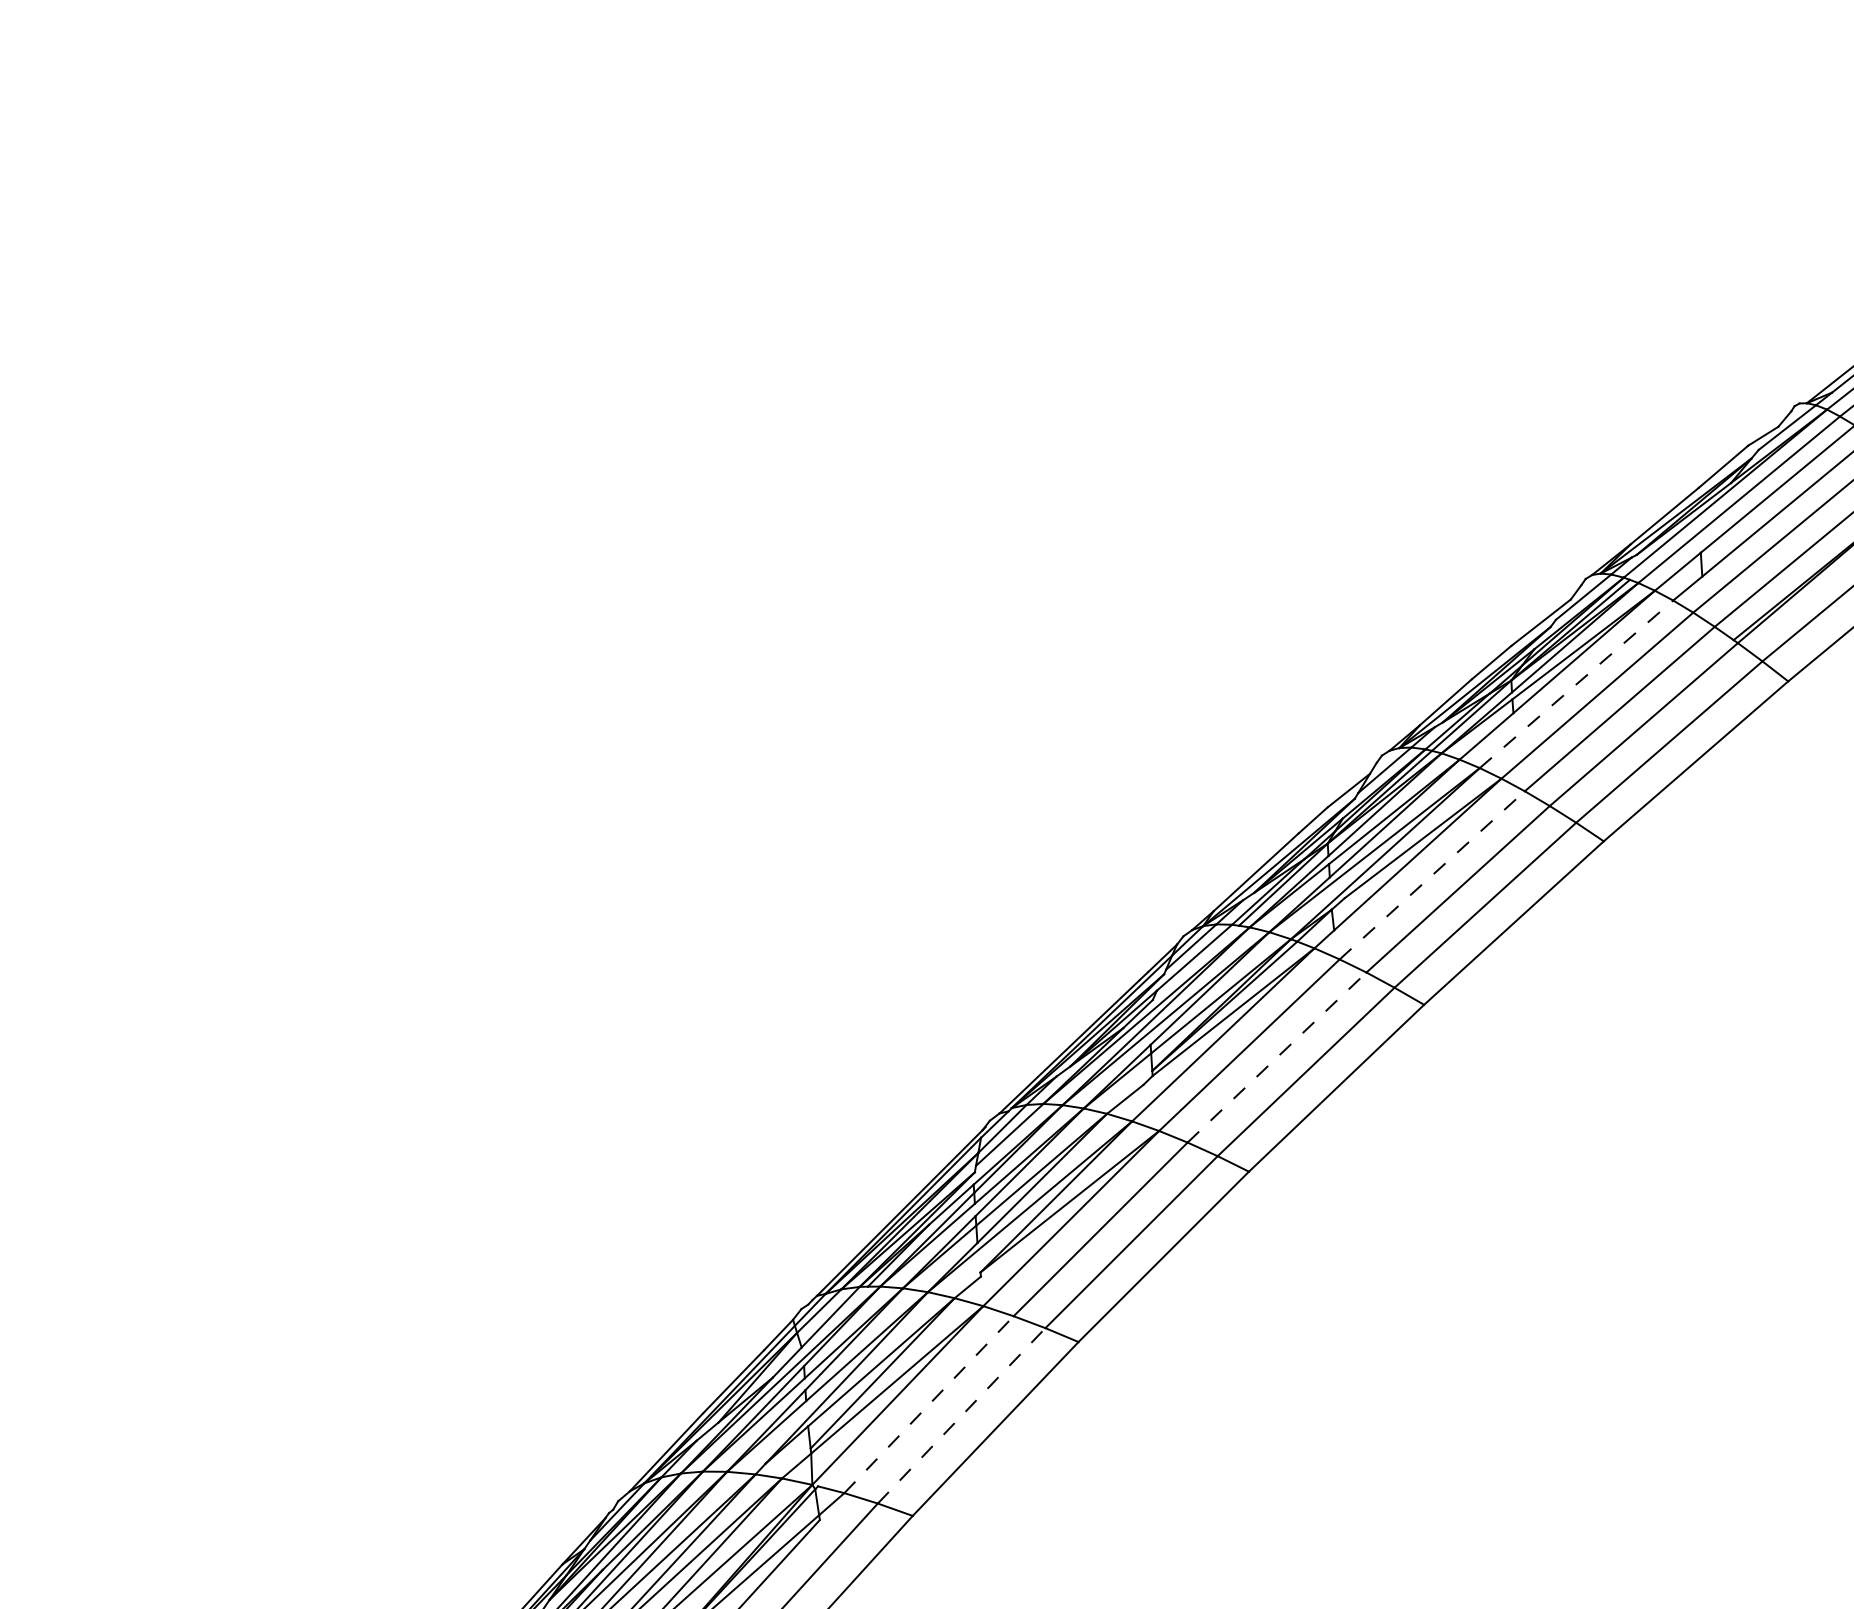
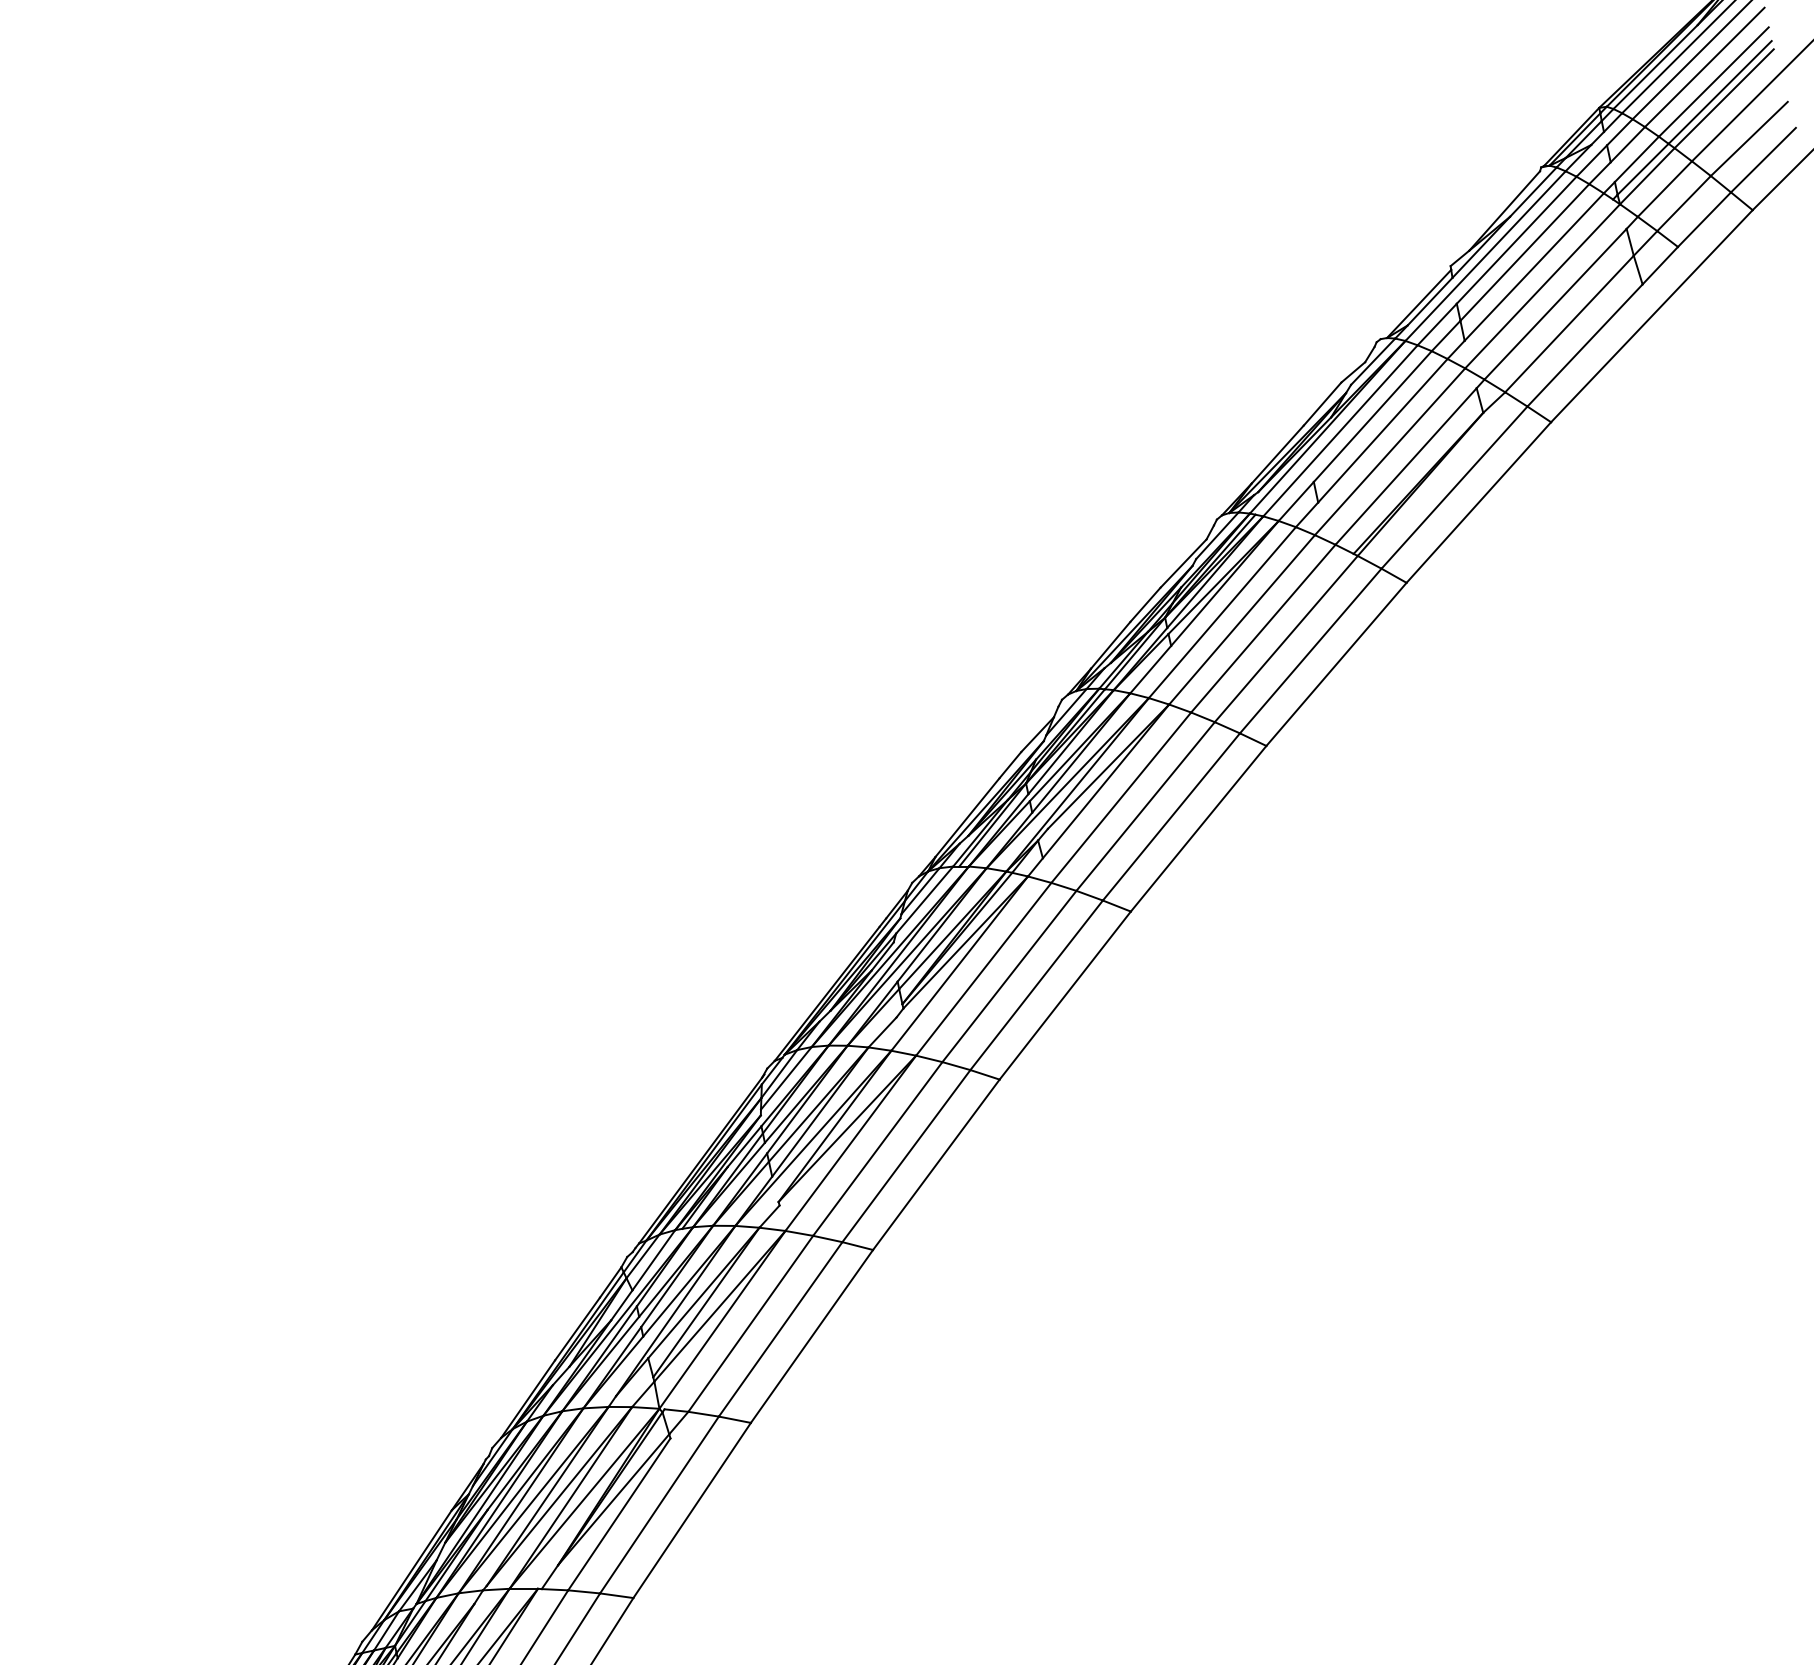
line: (1576, 684) -> (1222, 612), dashed -> solid
line: (1432, 875) -> (1121, 797), dashed -> solid
line: (1277, 1057) -> (1009, 976), dashed -> solid
line: (928, 1404) -> (750, 1323), dashed -> solid
line: (961, 1415) -> (780, 1329), dashed -> solid

